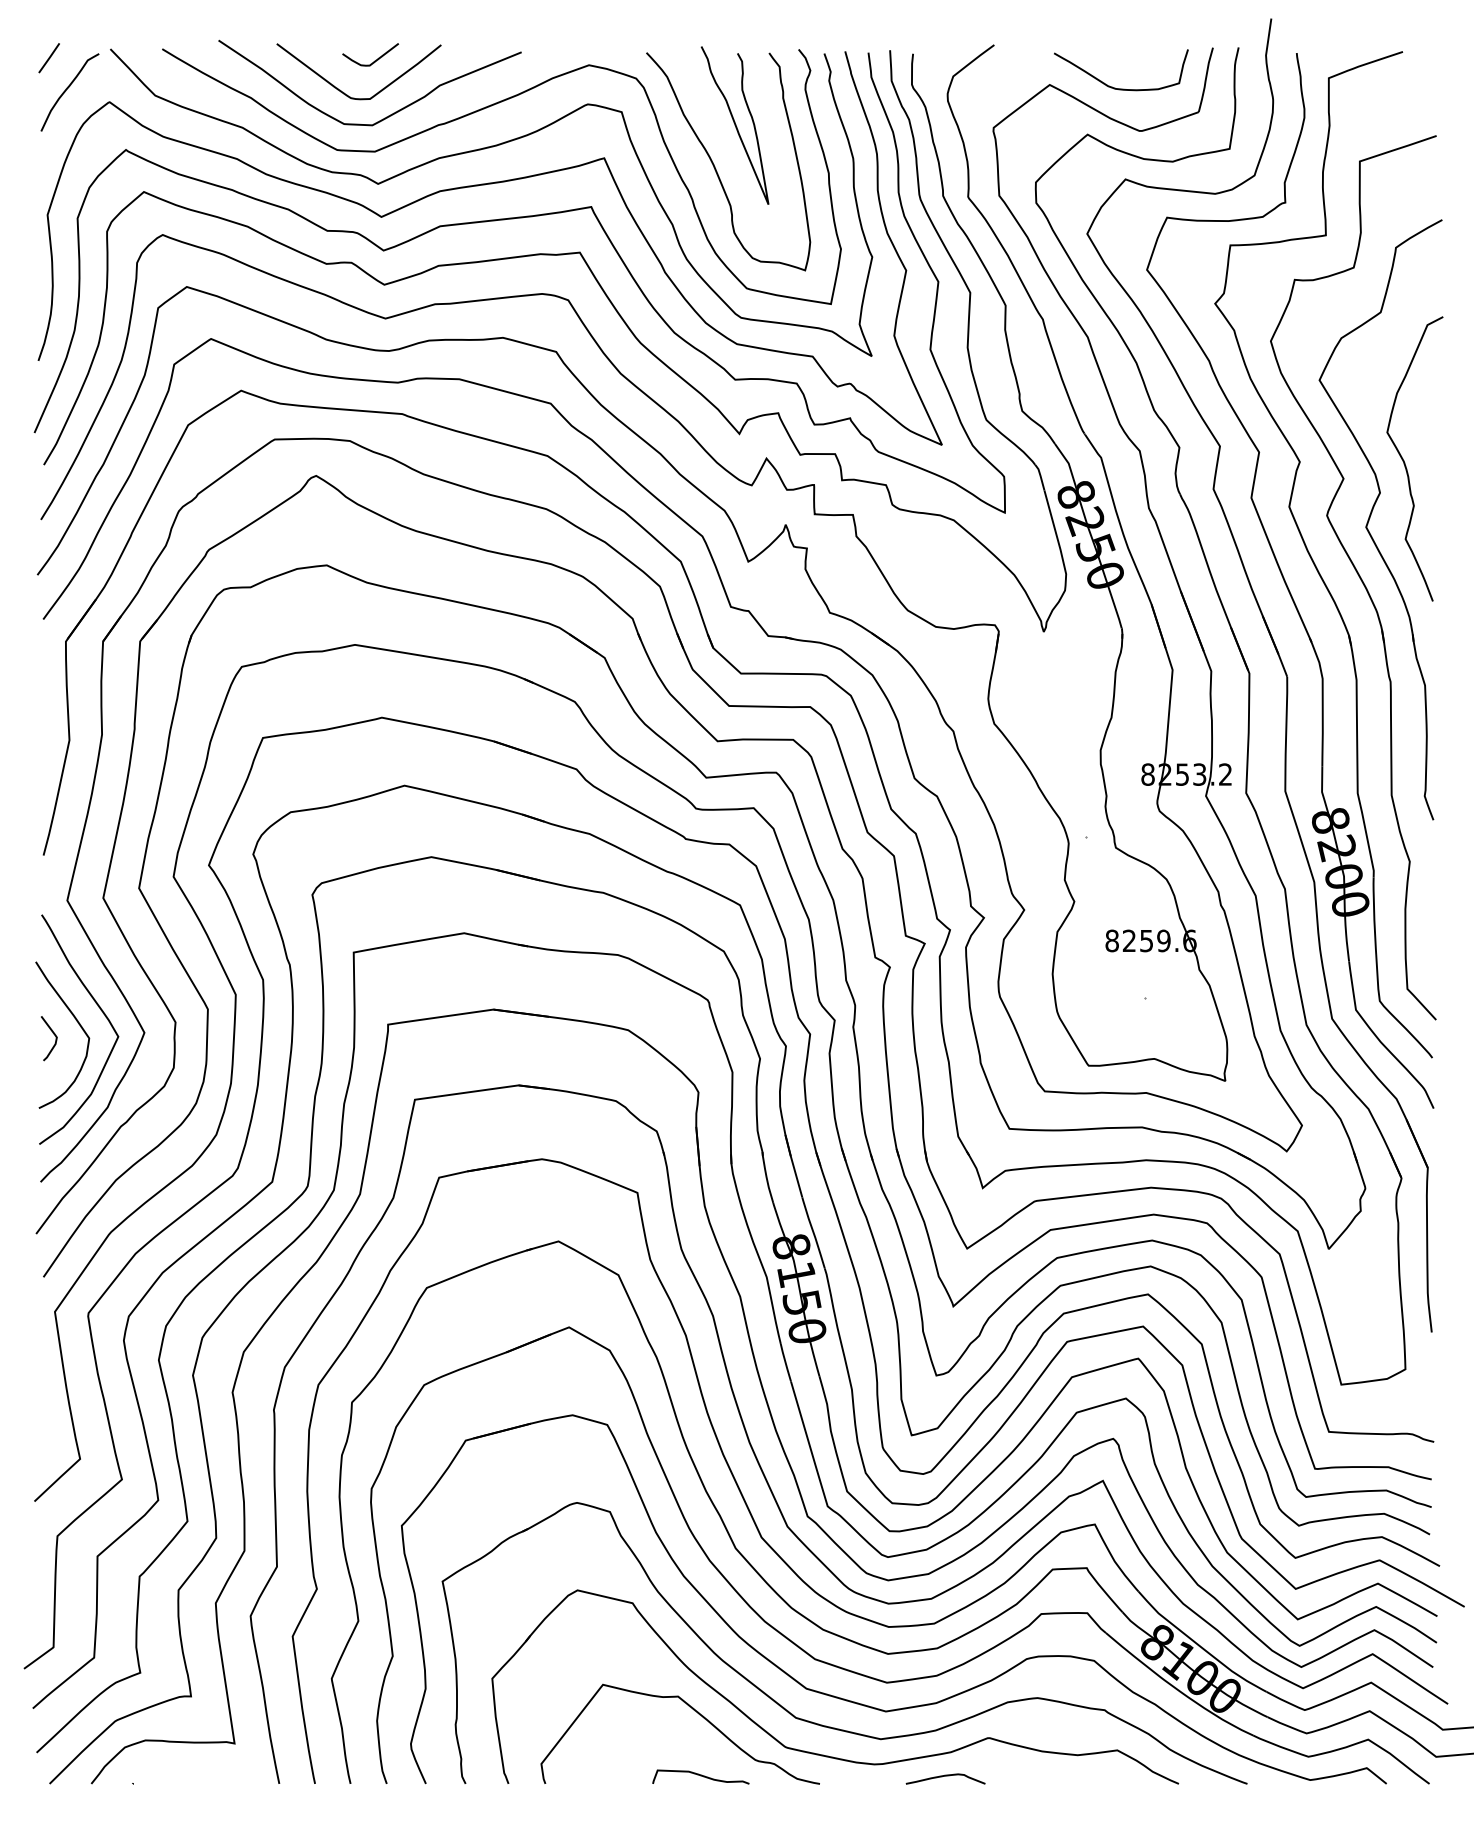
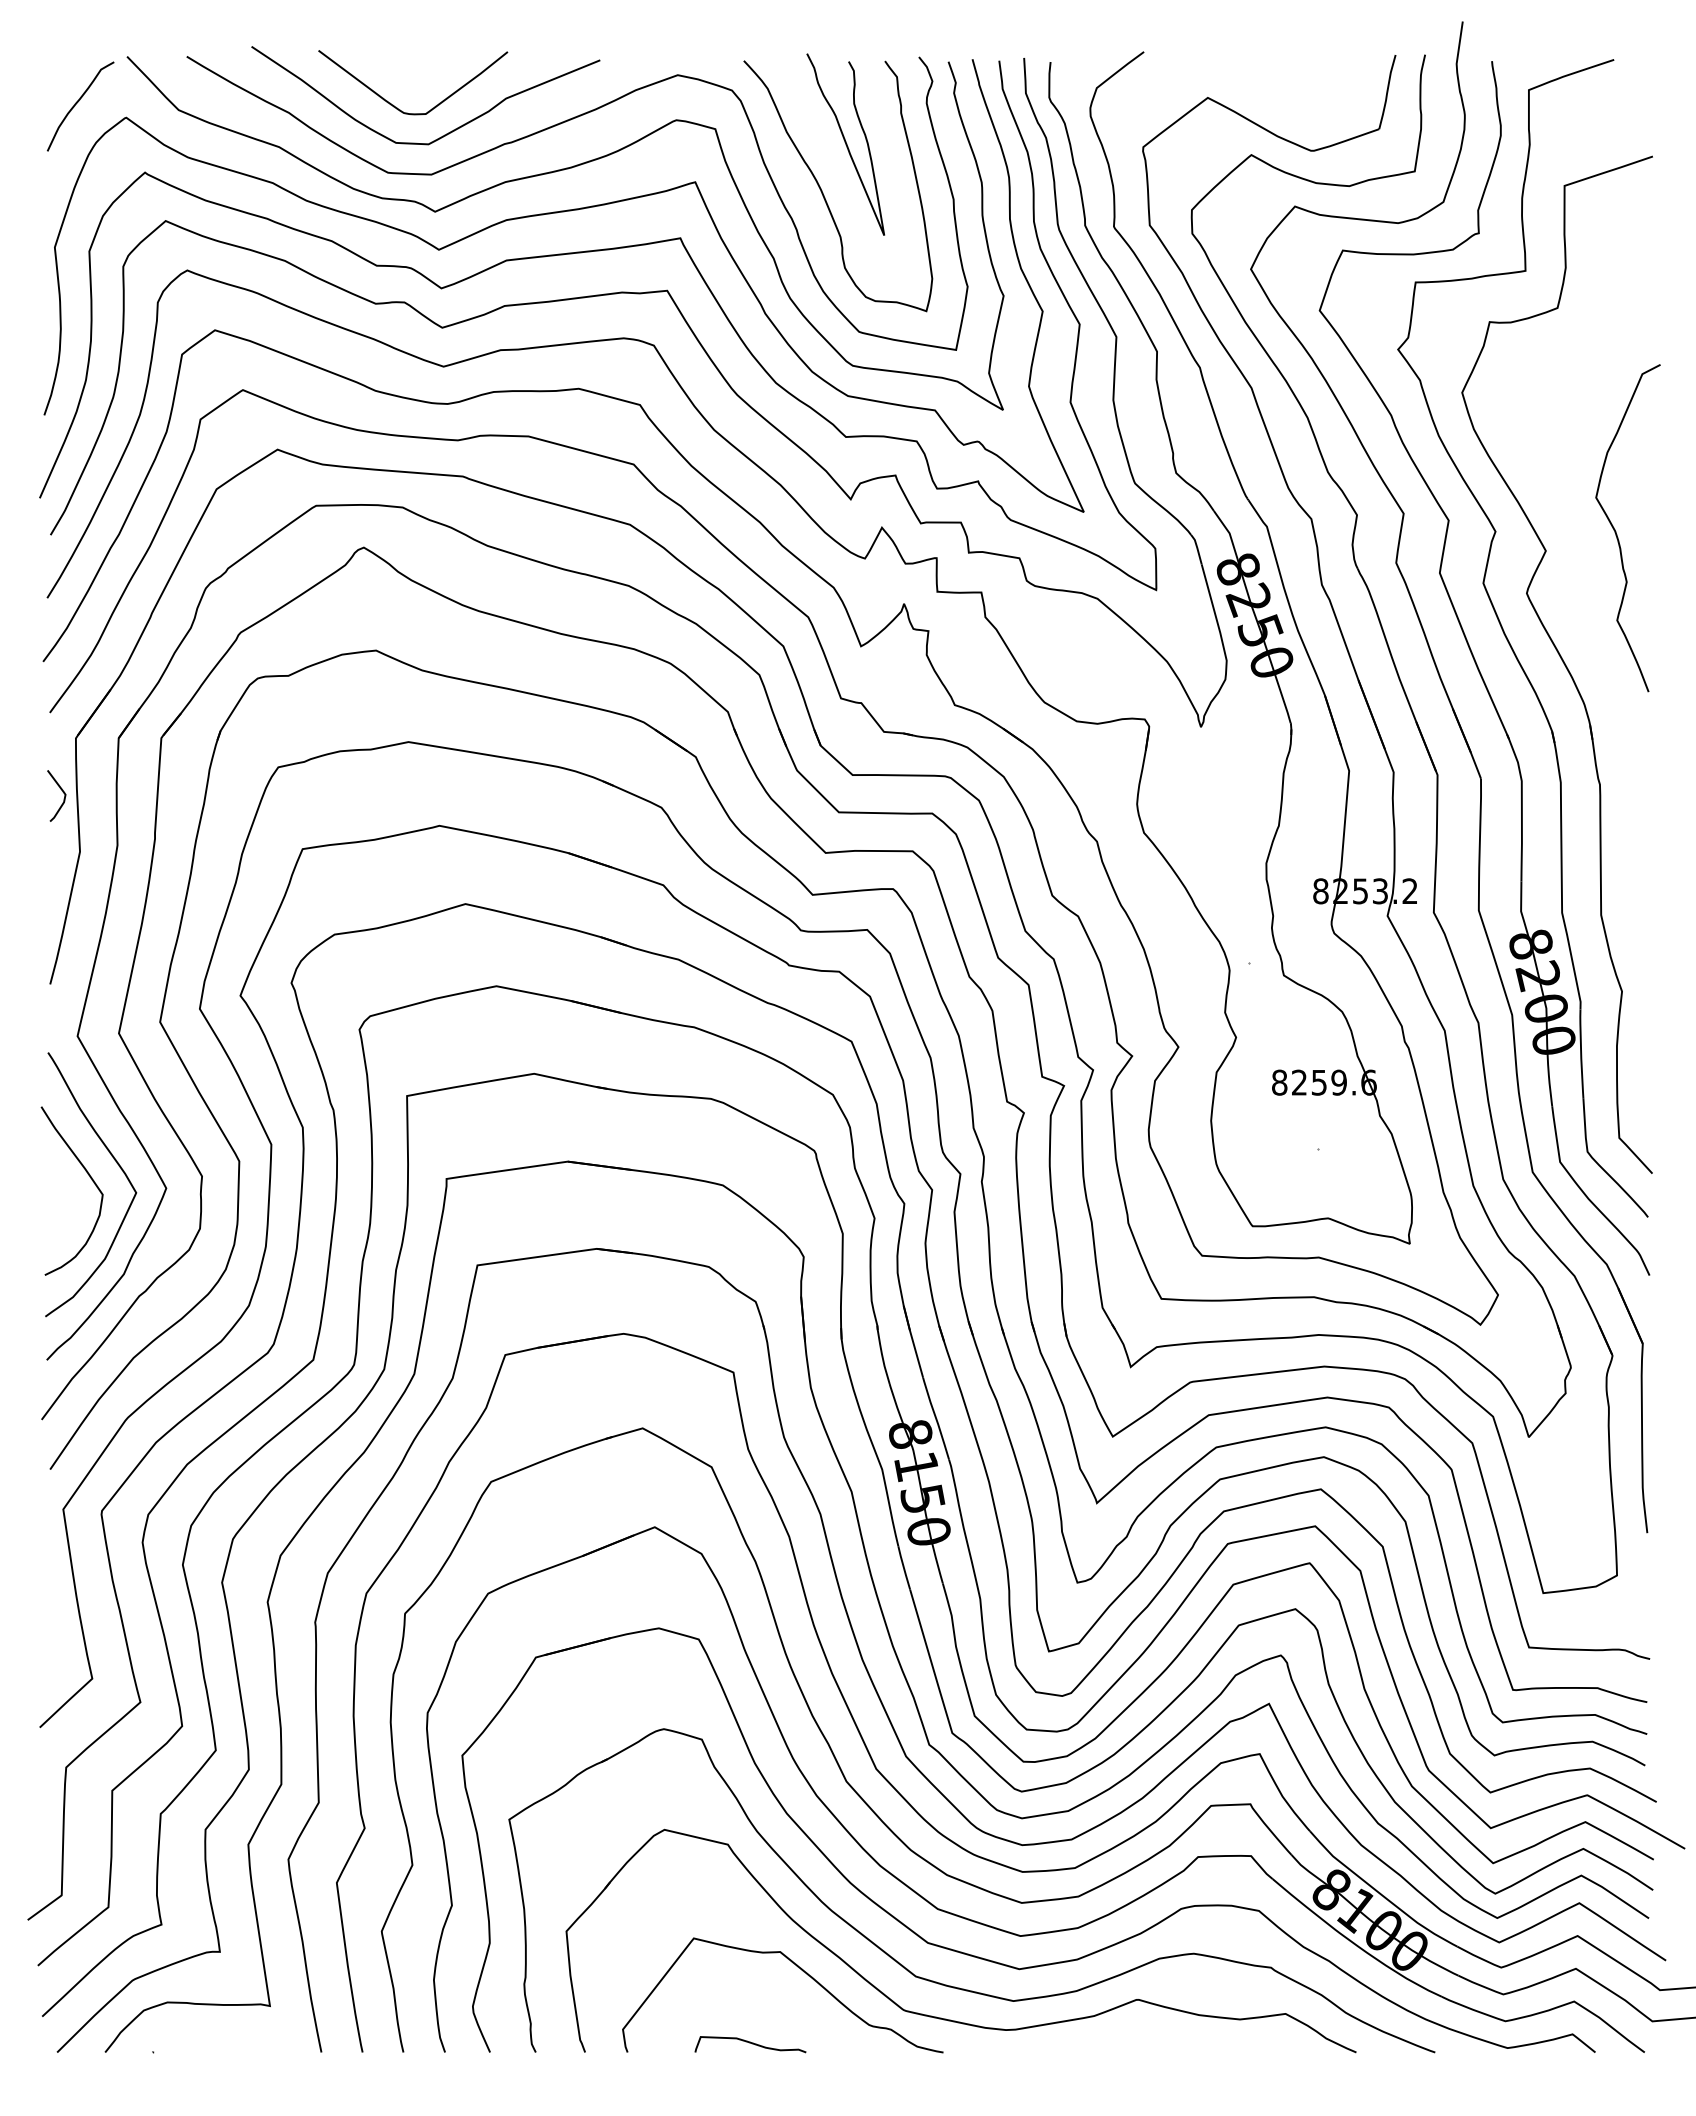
line: (49, 57) -> (56, 66), removed
curve: (374, 60) -> (431, 69), removed
curve: (1119, 88) -> (1287, 101), removed
part: (1371, 516) -> (1577, 594), removed
curve: (54, 1035) -> (62, 792), moved
curve: (700, 1776) -> (750, 2043), moved
curve: (944, 1776) -> (1086, 2044), removed

